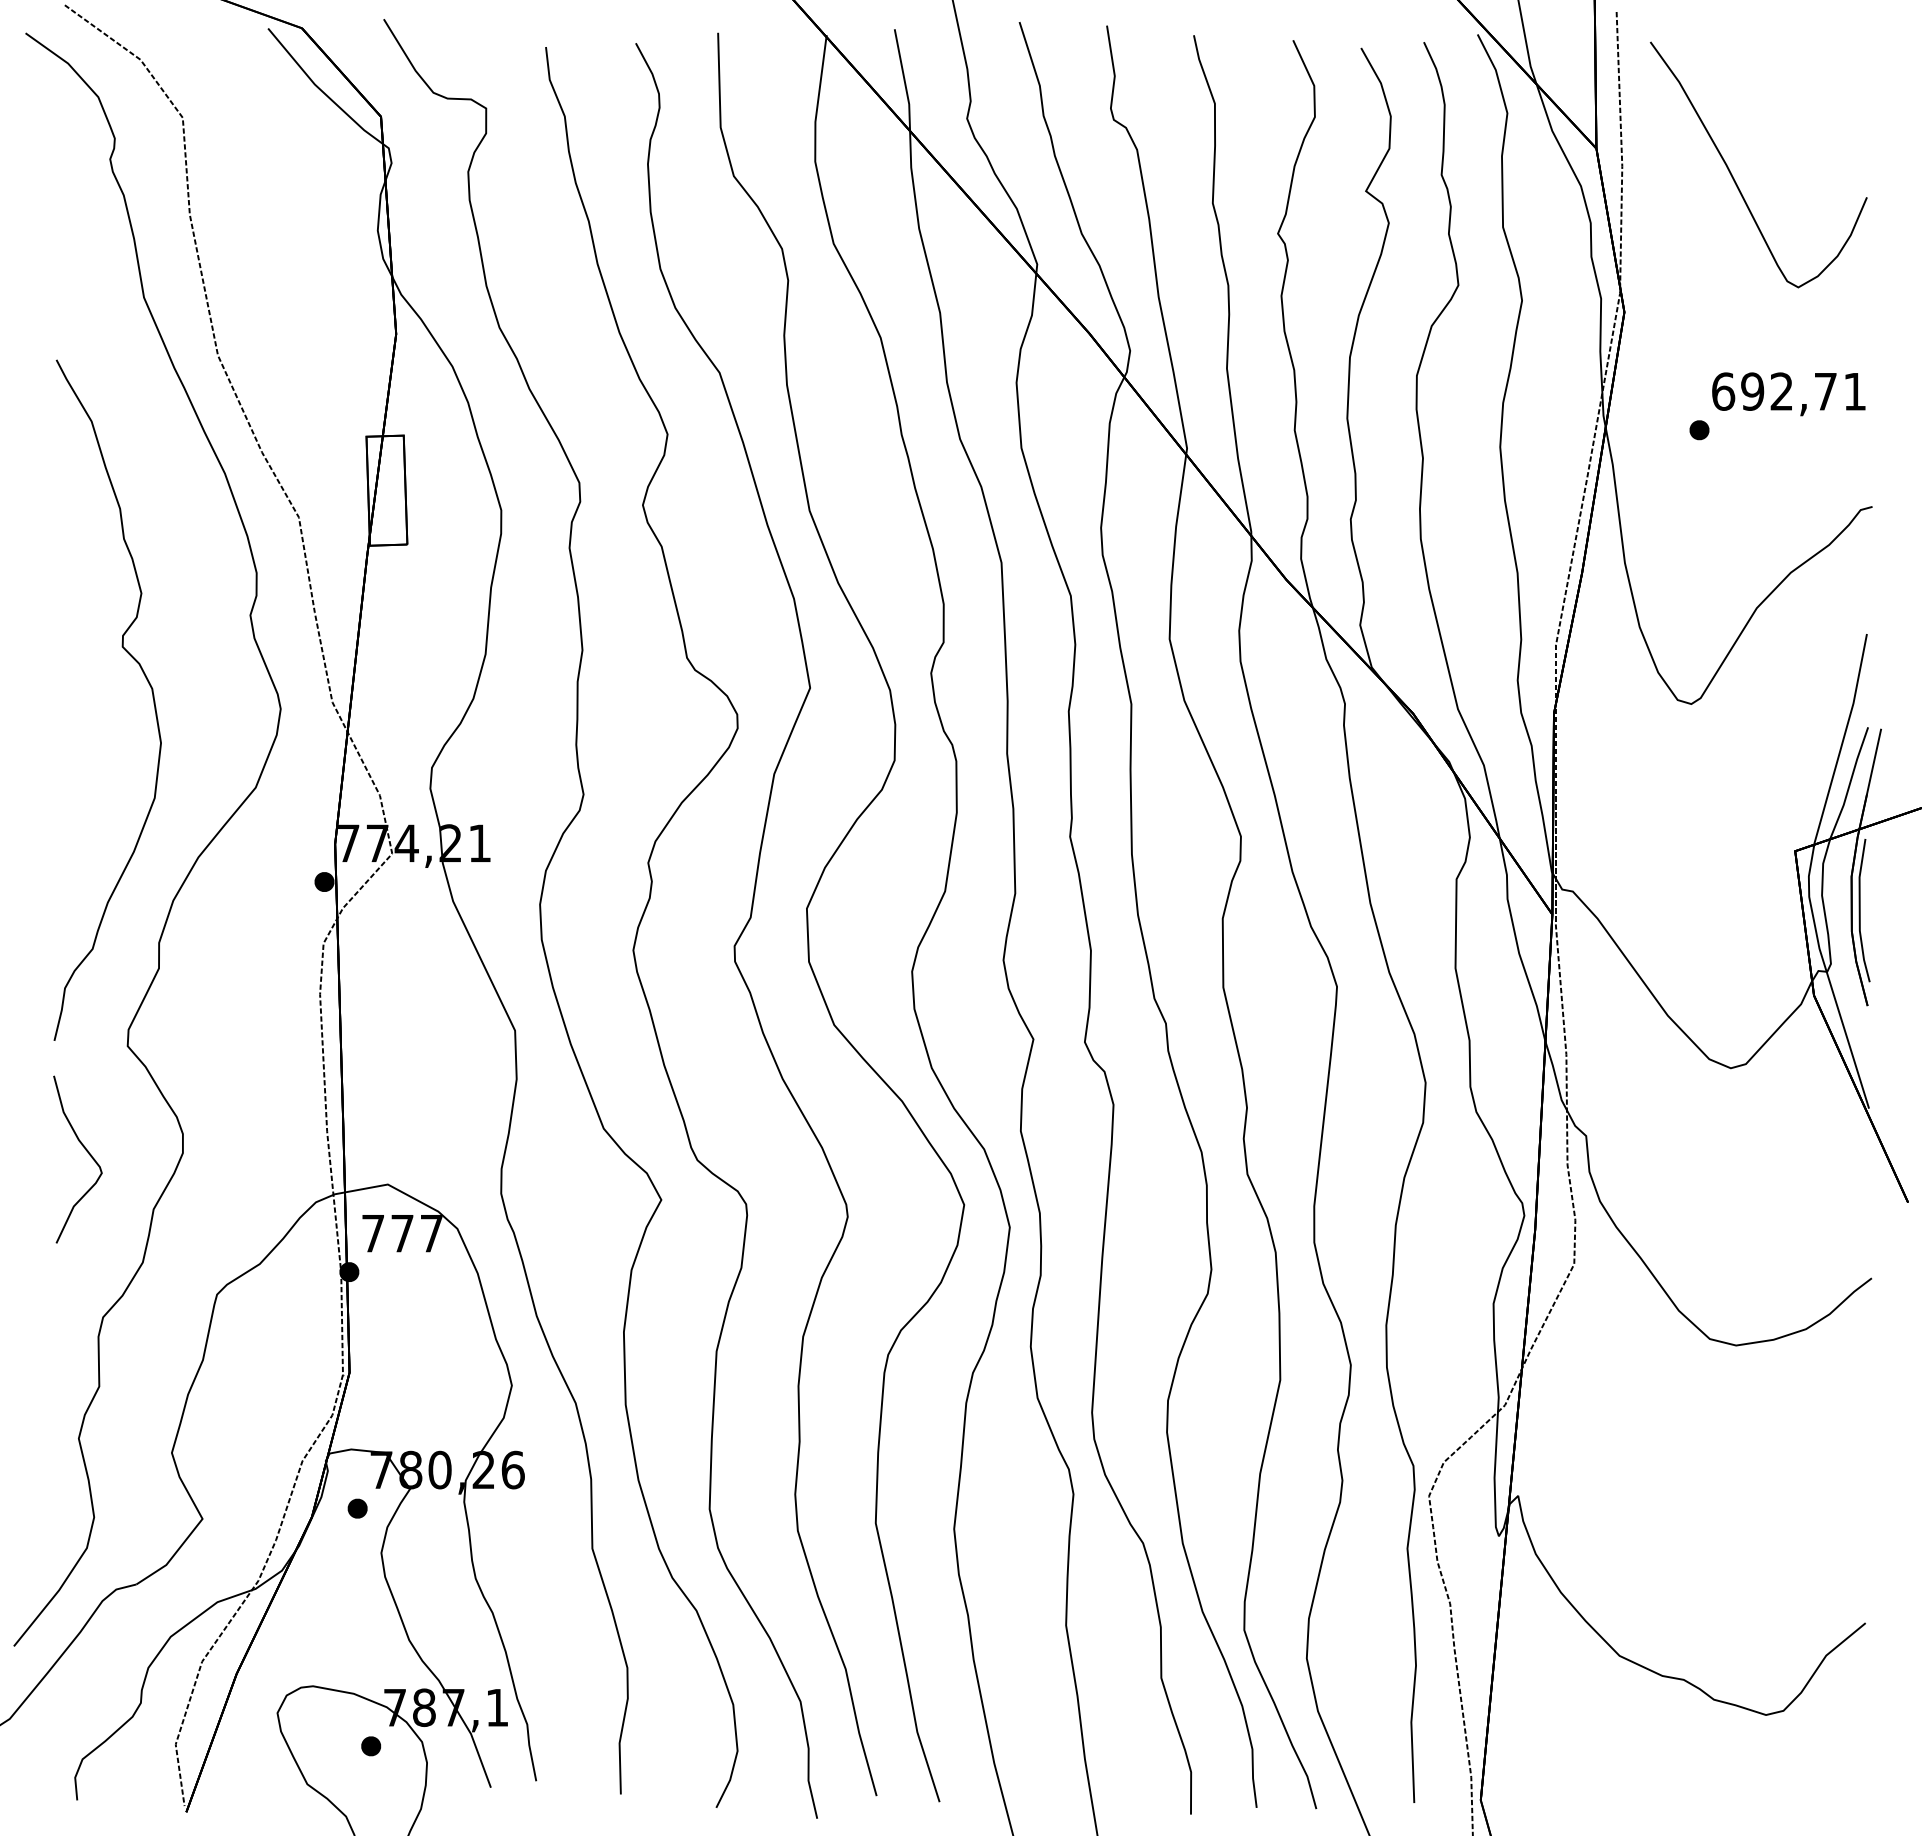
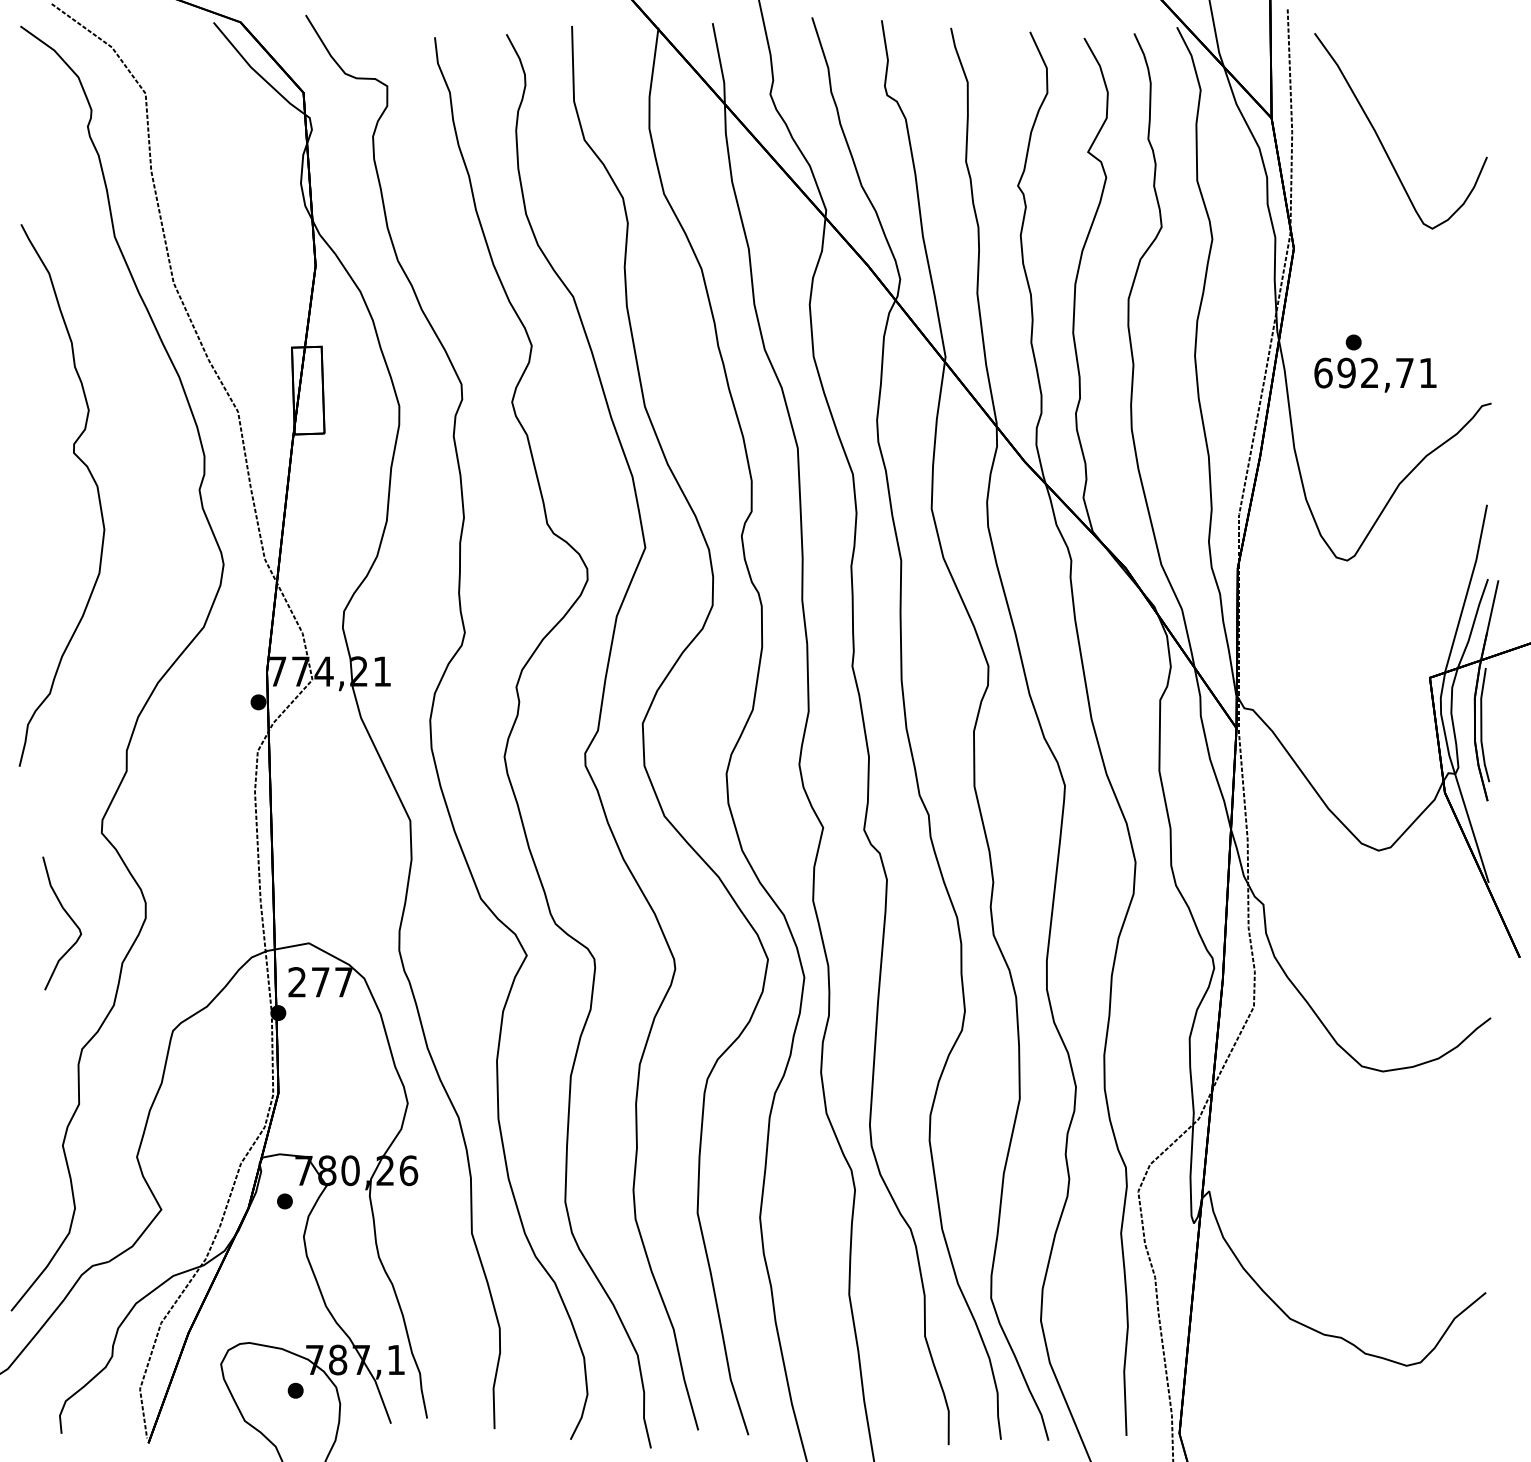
text: (1788, 394) -> (1375, 375), moved
curve: (146, 680) -> (92, 479), moved
text: (372, 1233) -> (296, 982), 777 -> 277

